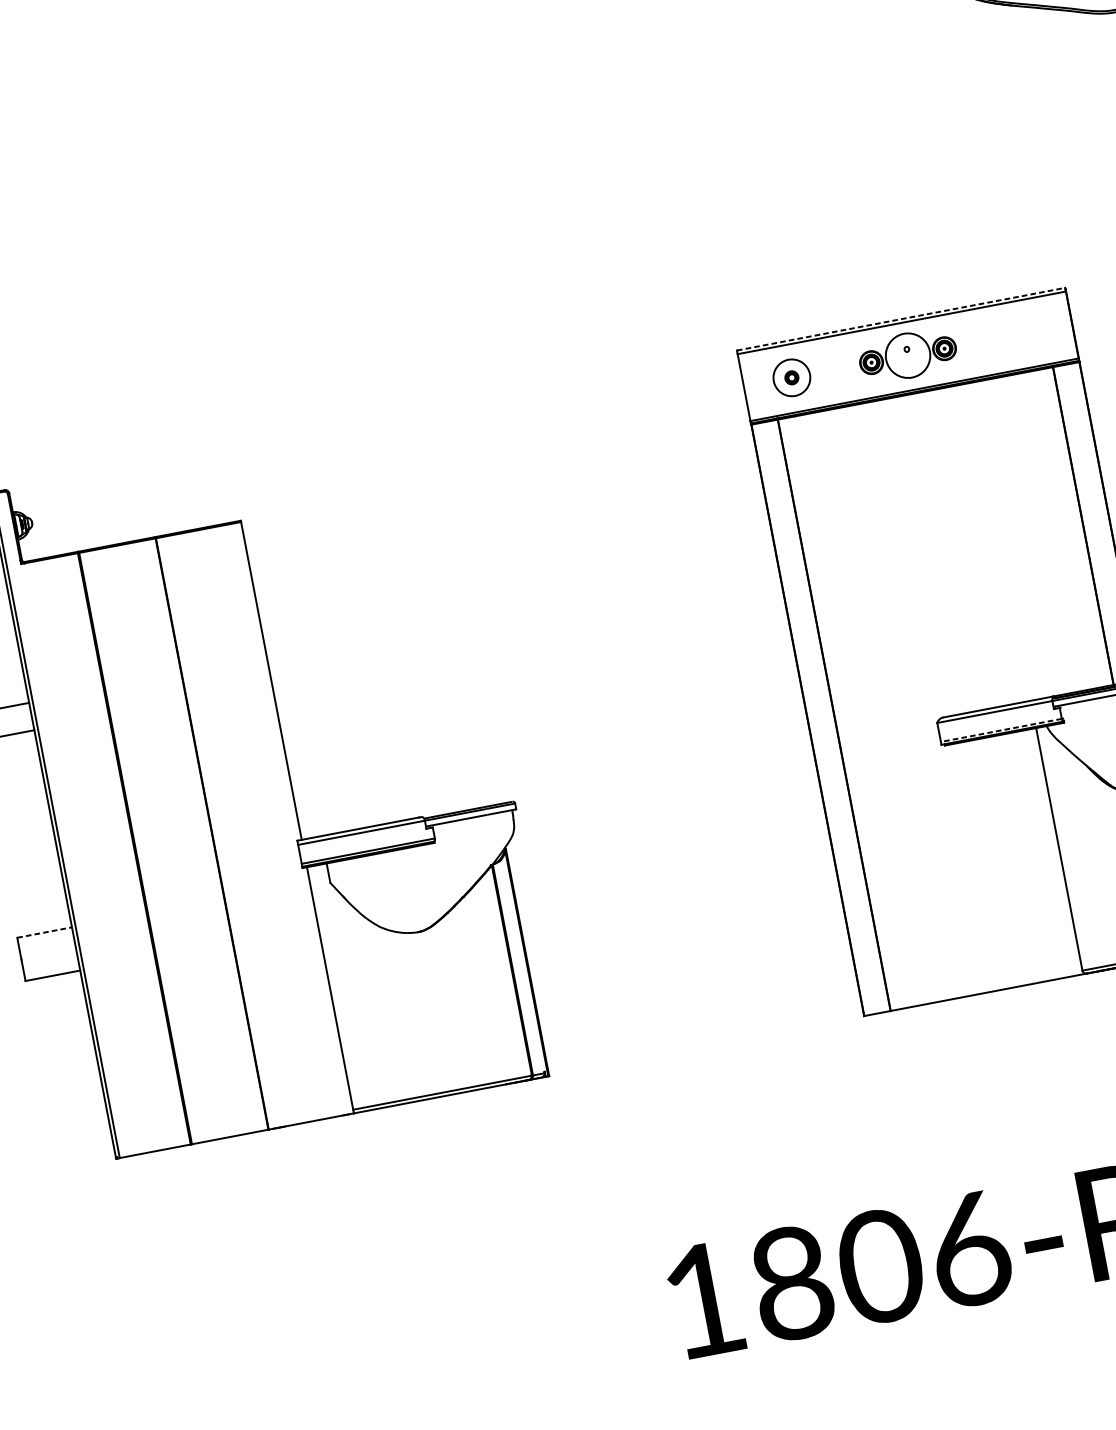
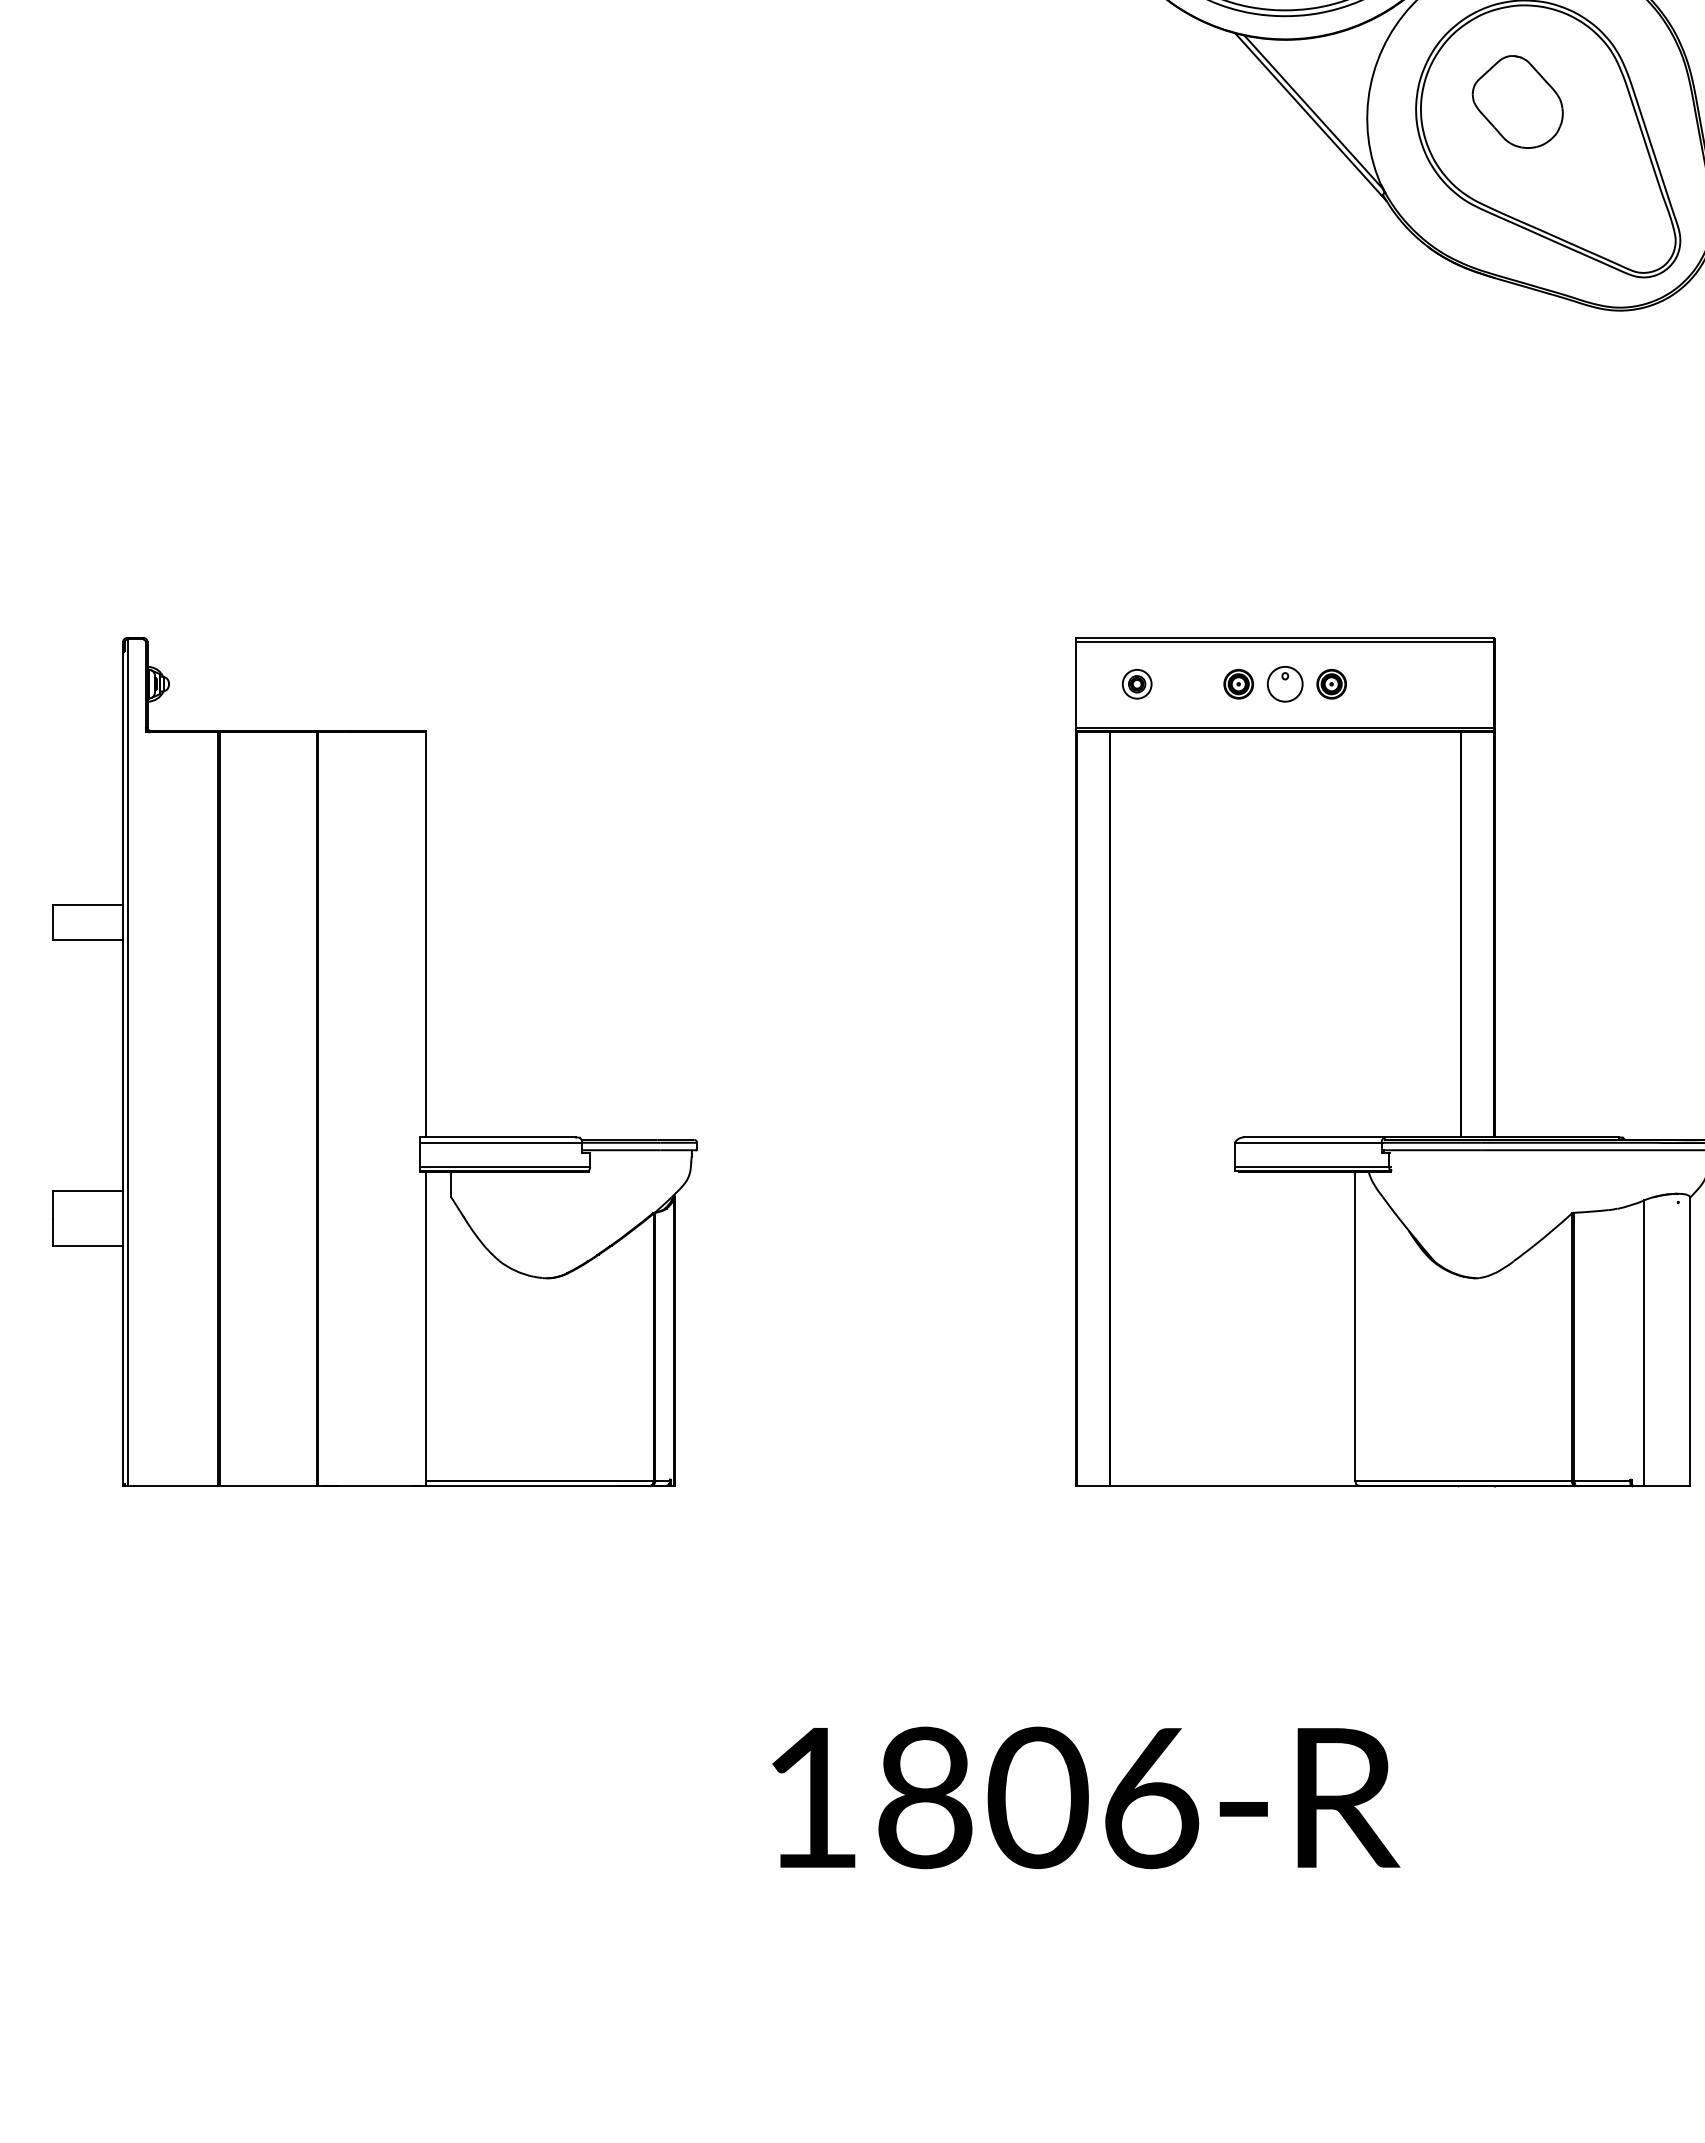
line: (901, 318) -> (1285, 637), dashed -> solid
circle: (907, 355) -> (1284, 683), size x0.62
circle: (791, 377) -> (1136, 683), size x0.62
line: (1000, 730) -> (1311, 1166), dashed -> solid
line: (44, 932) -> (88, 1191), dashed -> solid

